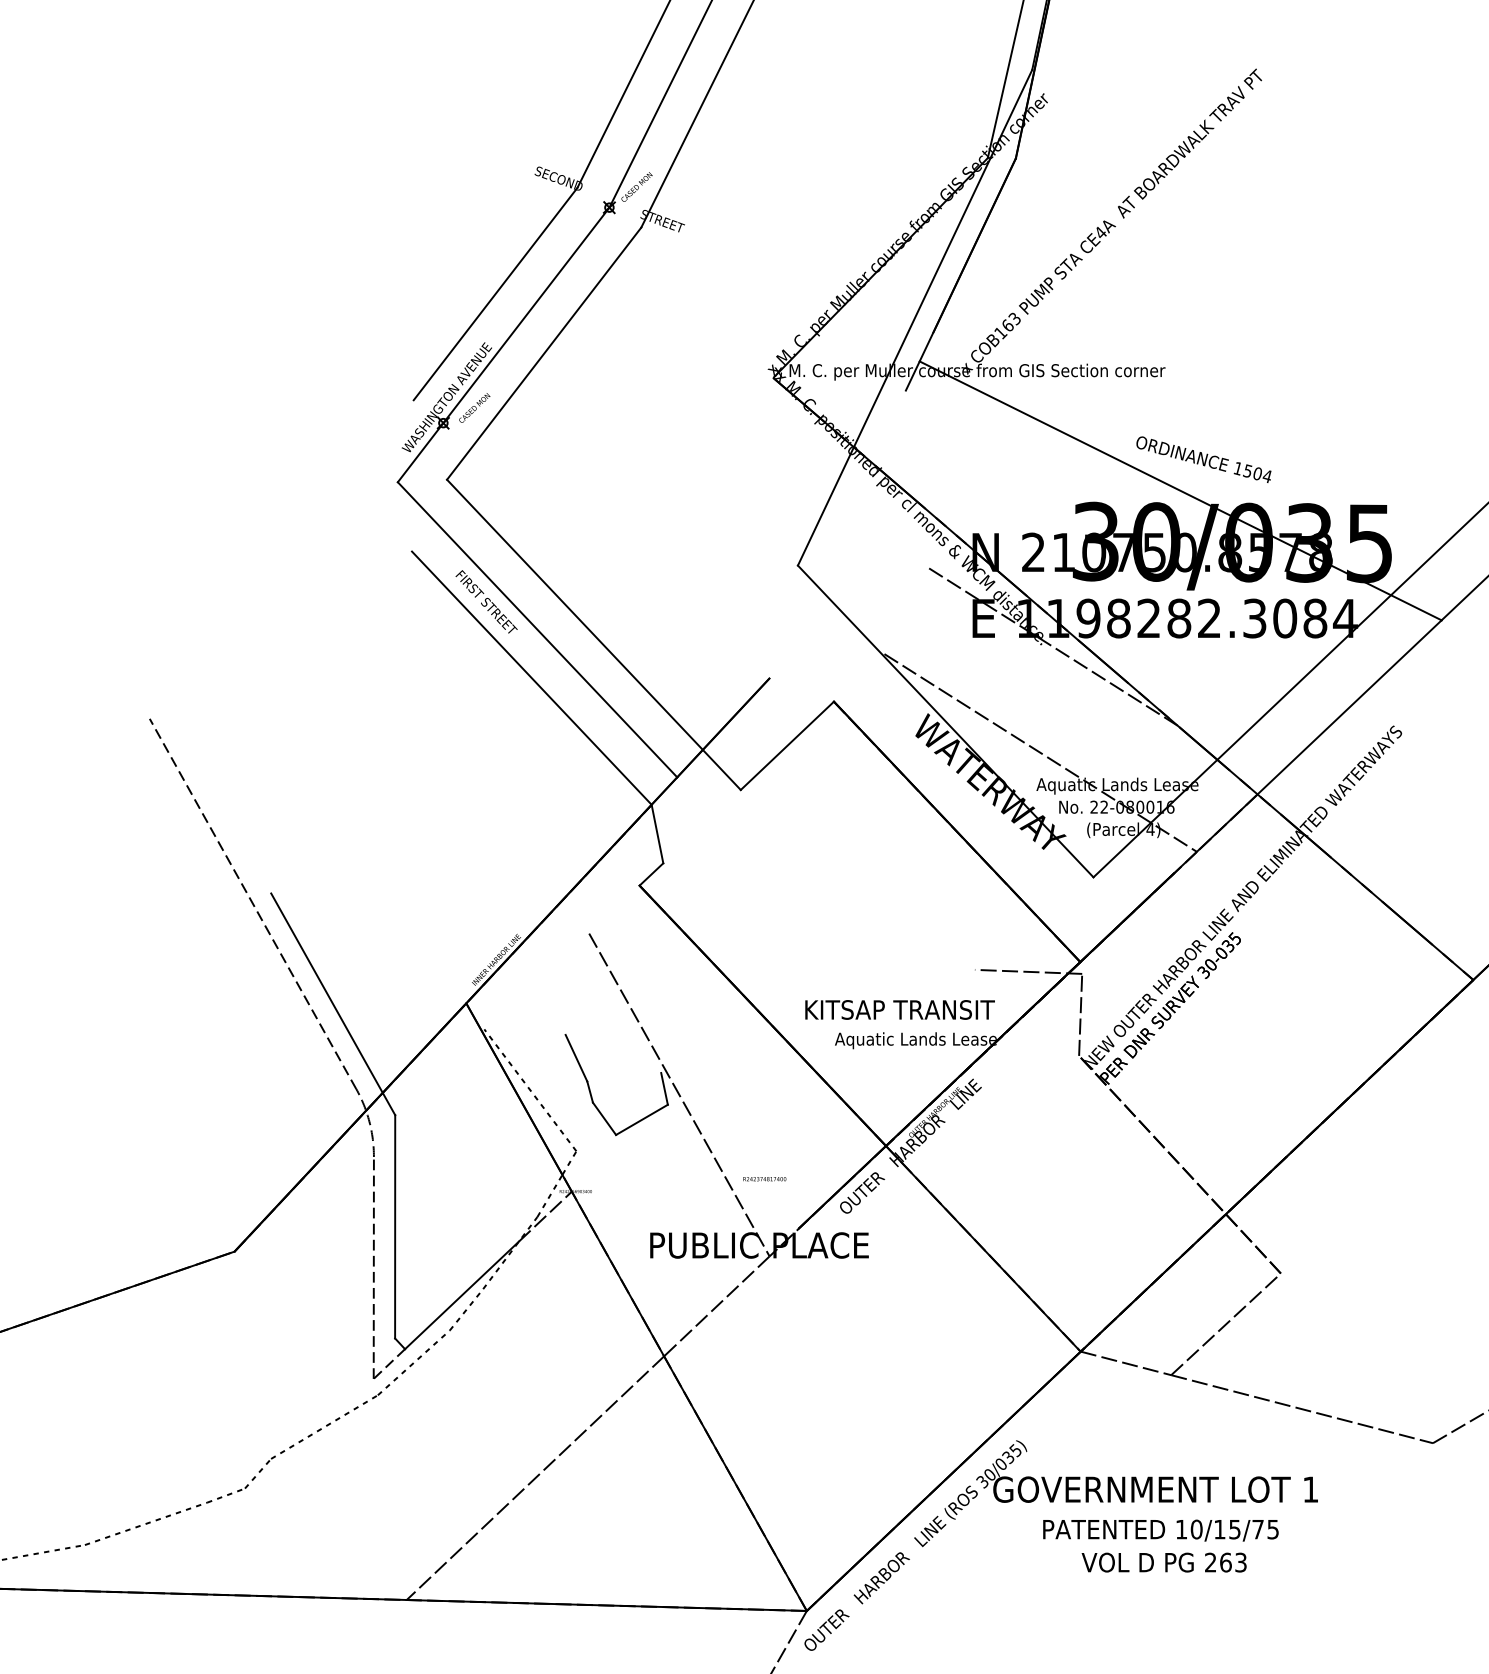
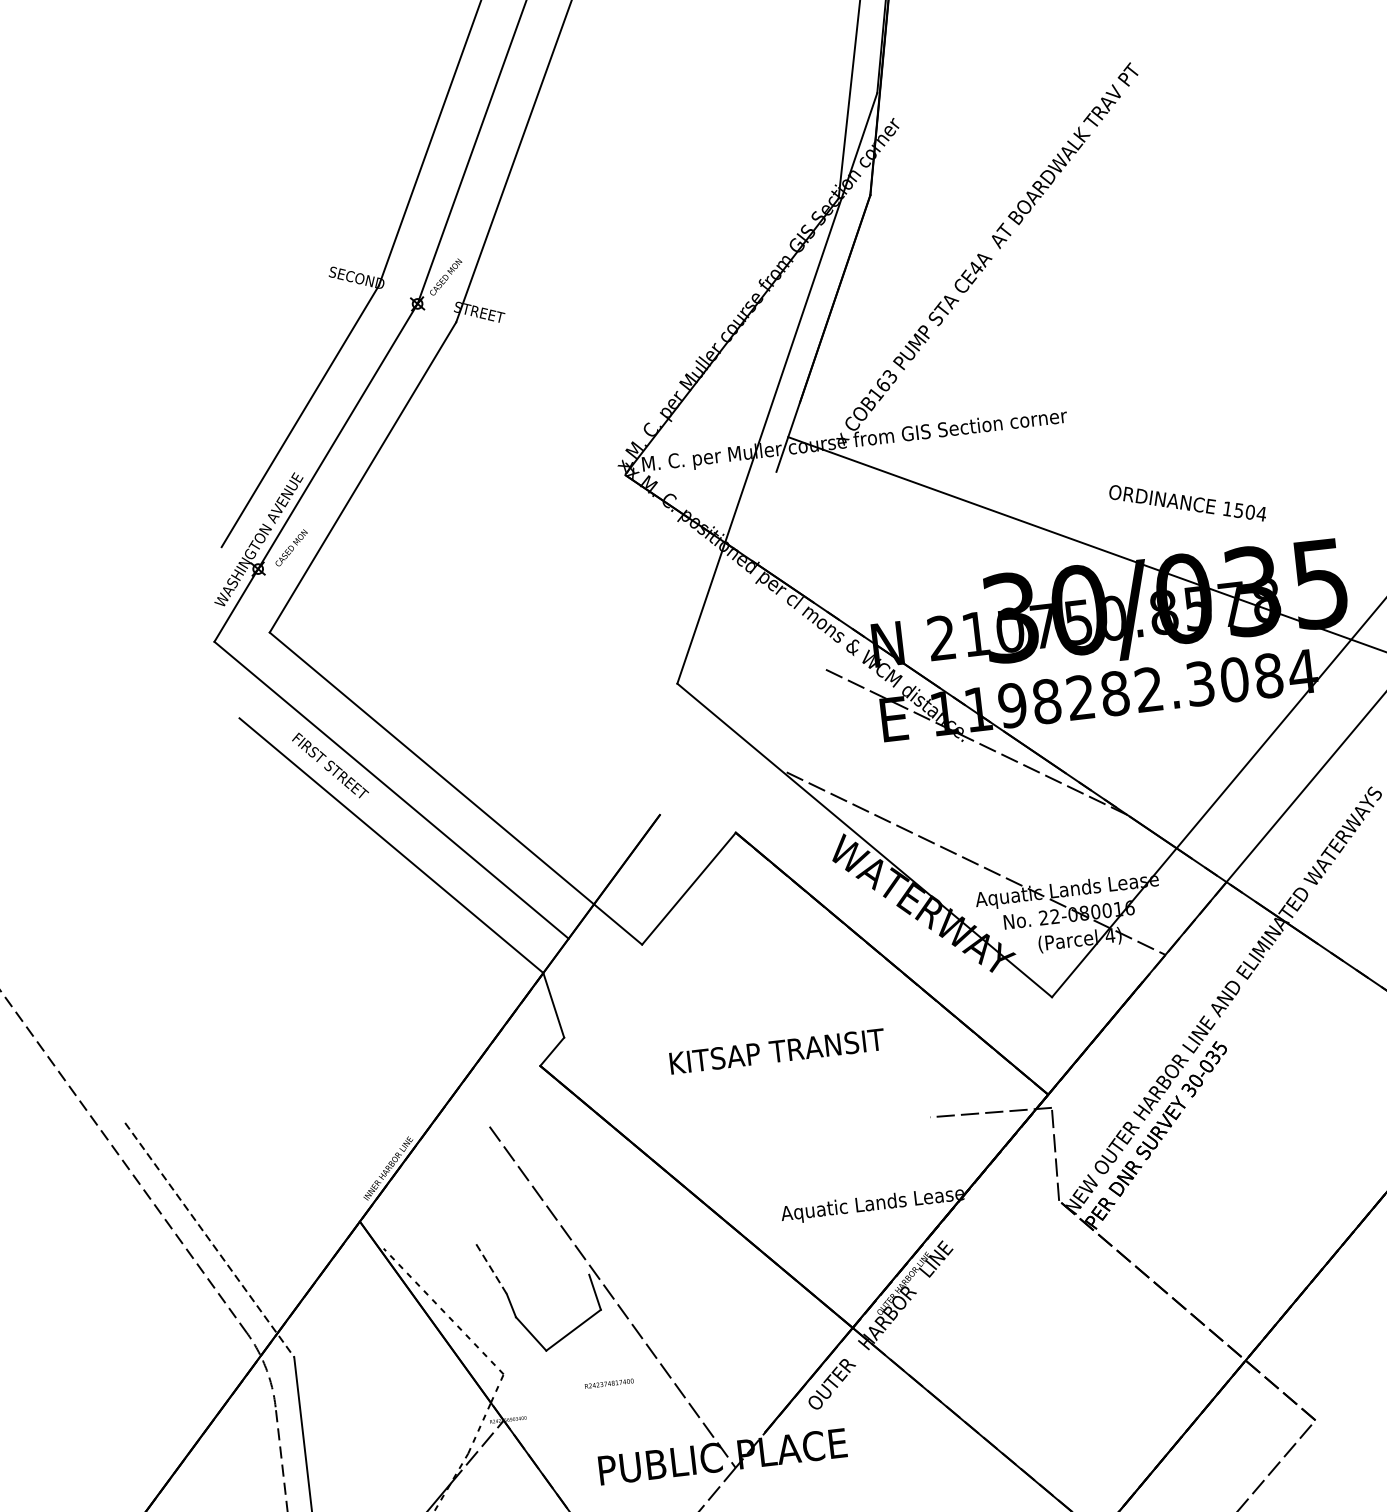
text: (1203, 459) -> (1187, 503), moved
line: (333, 1004) -> (210, 1240), solid -> dashed
text: (899, 1009) -> (776, 1051), moved
line: (576, 1058) -> (491, 1269), solid -> dashed
text: (764, 1179) -> (609, 1384), moved

